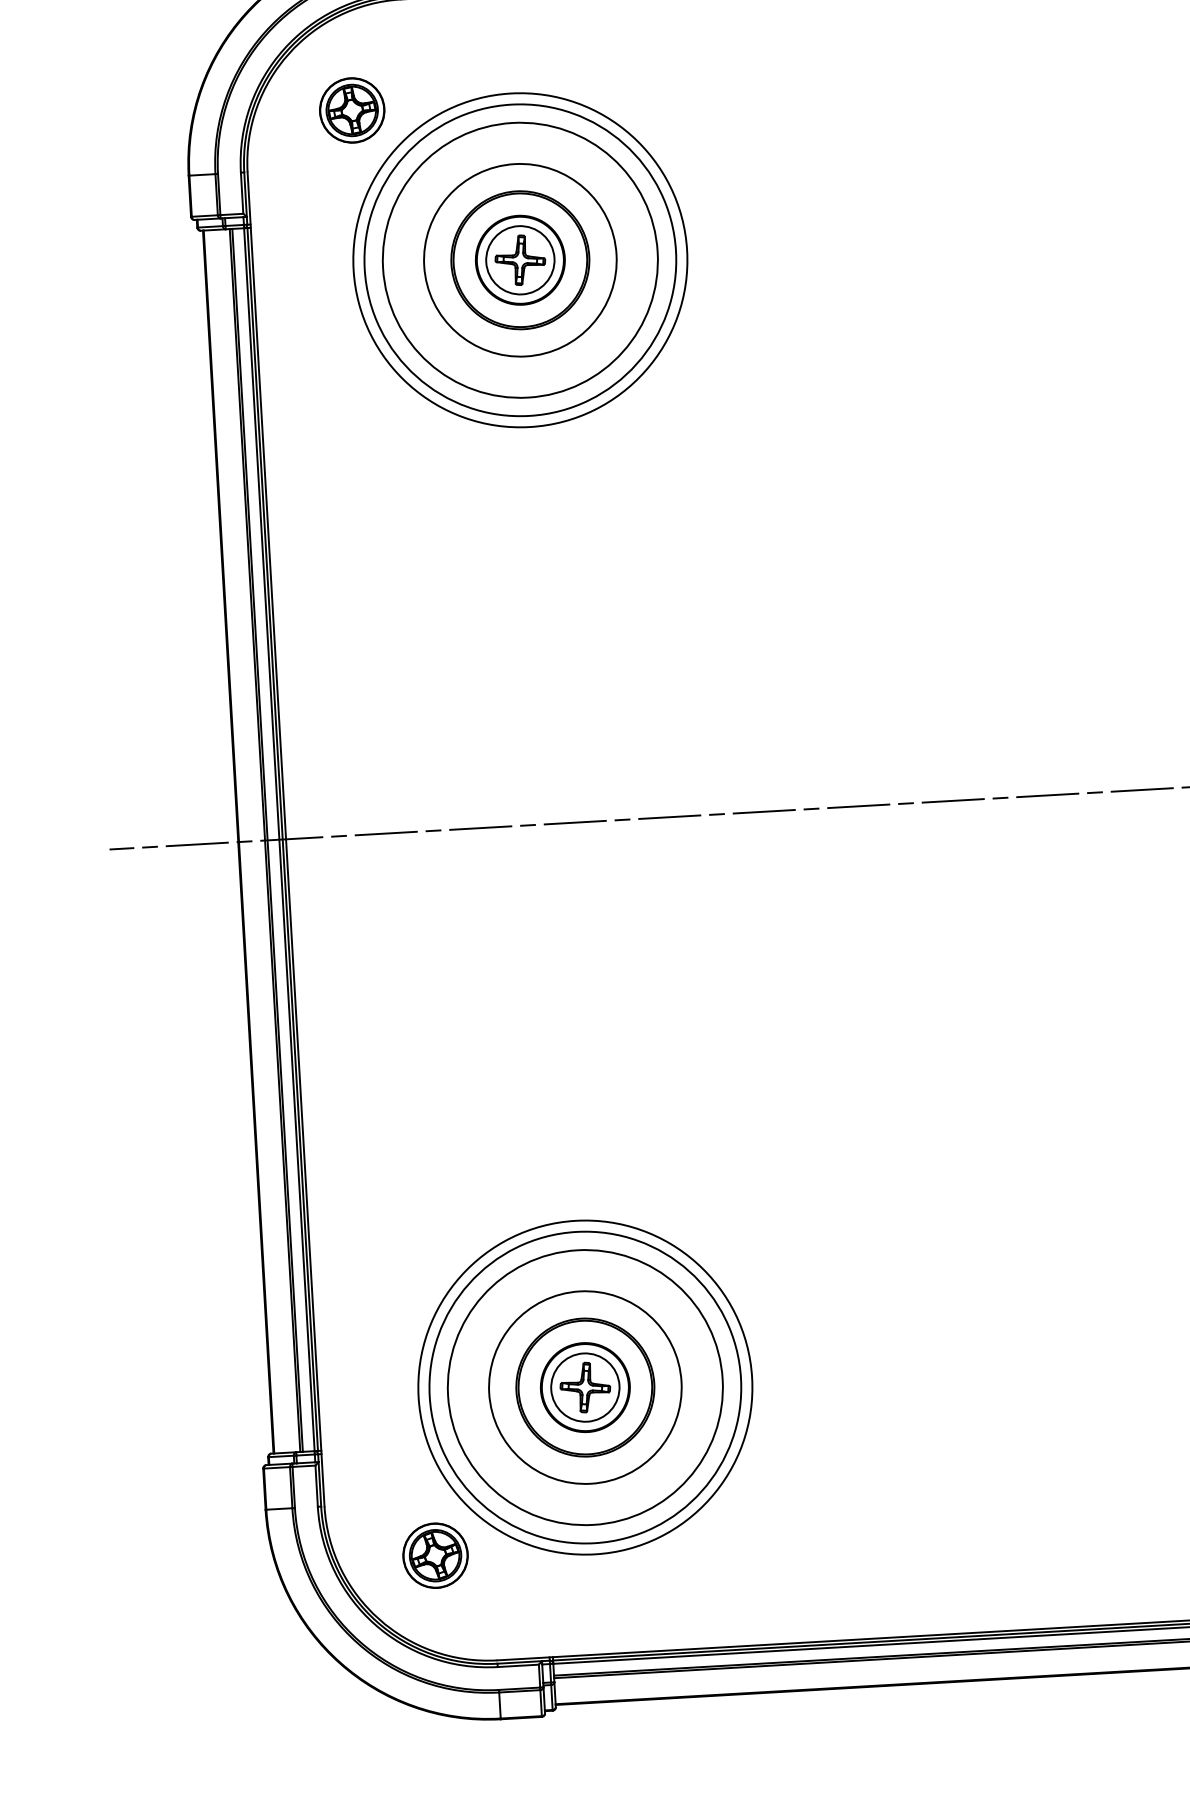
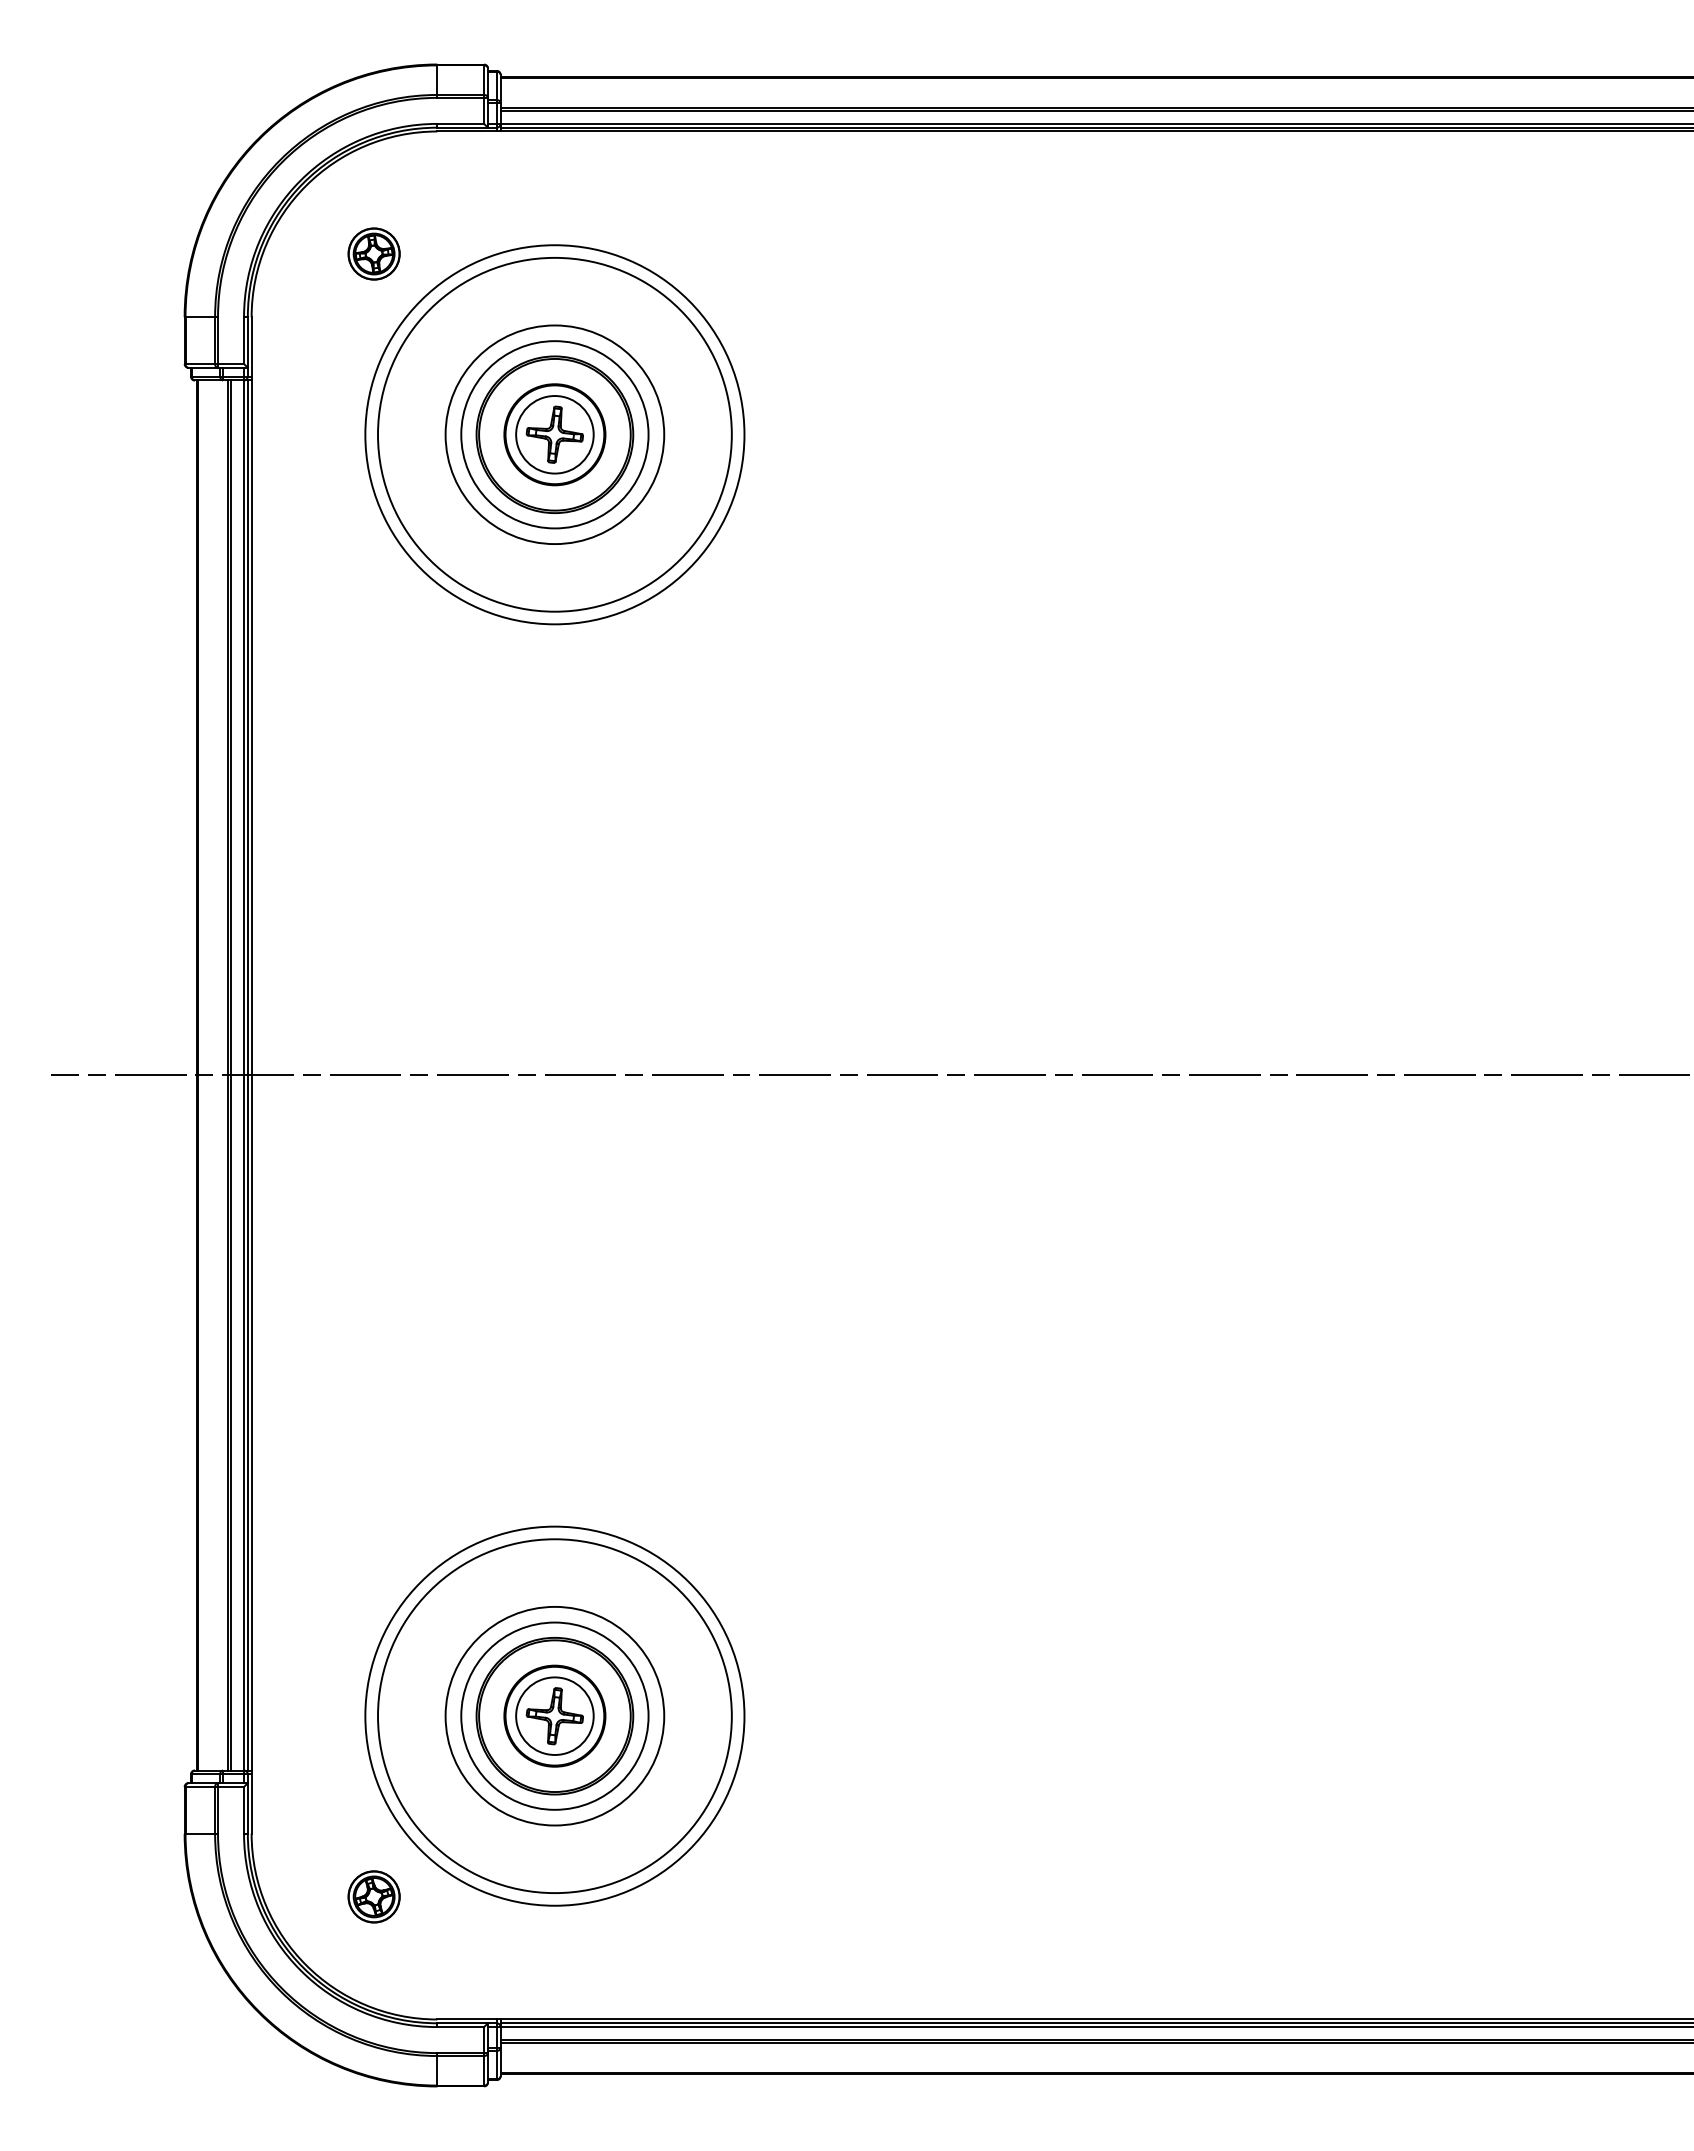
part: (351, 110) -> (373, 253), size x0.7
circle: (519, 260) -> (554, 434), size x0.6
circle: (585, 1387) -> (554, 1716), size x0.6
part: (434, 1555) -> (373, 1896), size x0.7

